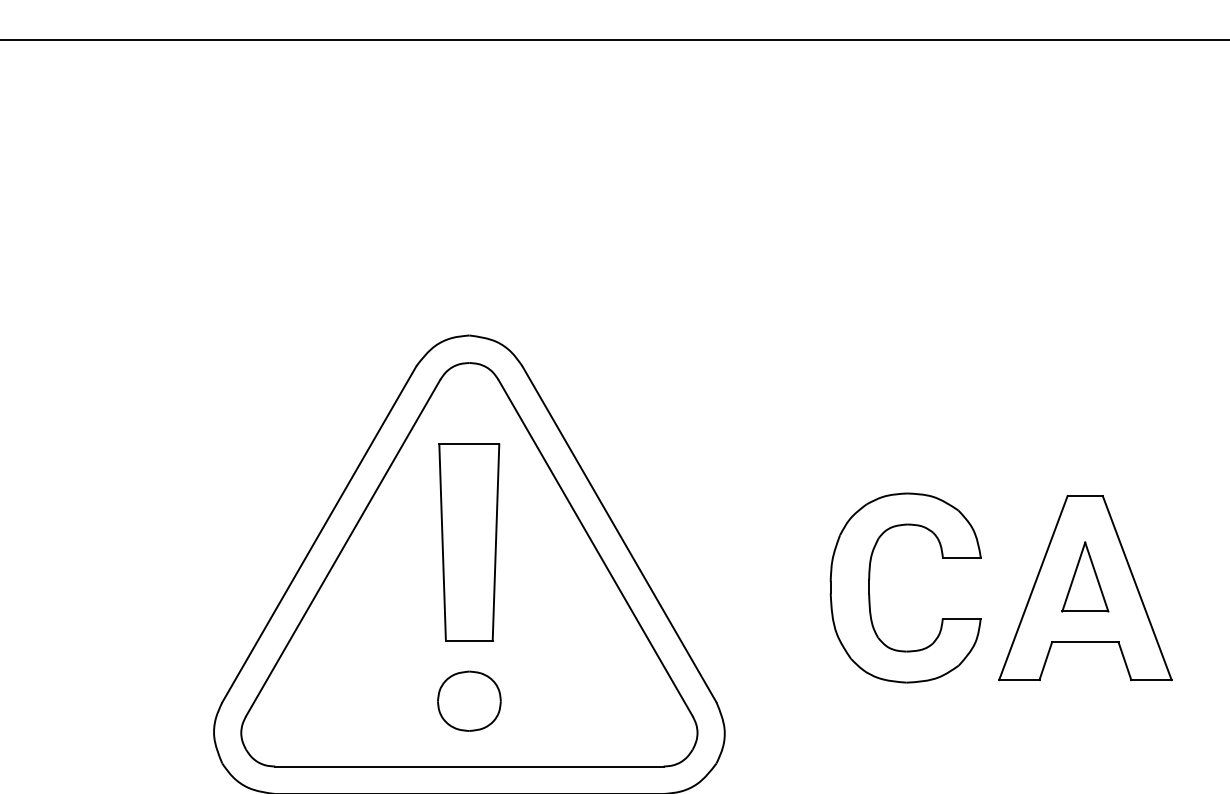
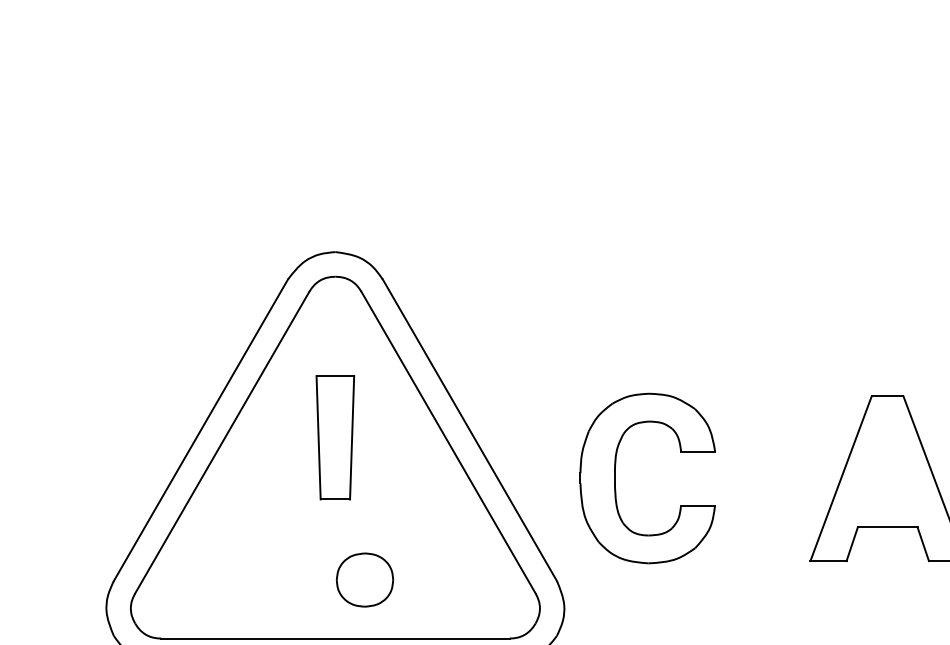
part: (469, 542) -> (335, 437), size x0.7
part: (1085, 576) -> (887, 468), removed
part: (870, 579) -> (616, 470), moved
part: (469, 700) -> (365, 579), moved

